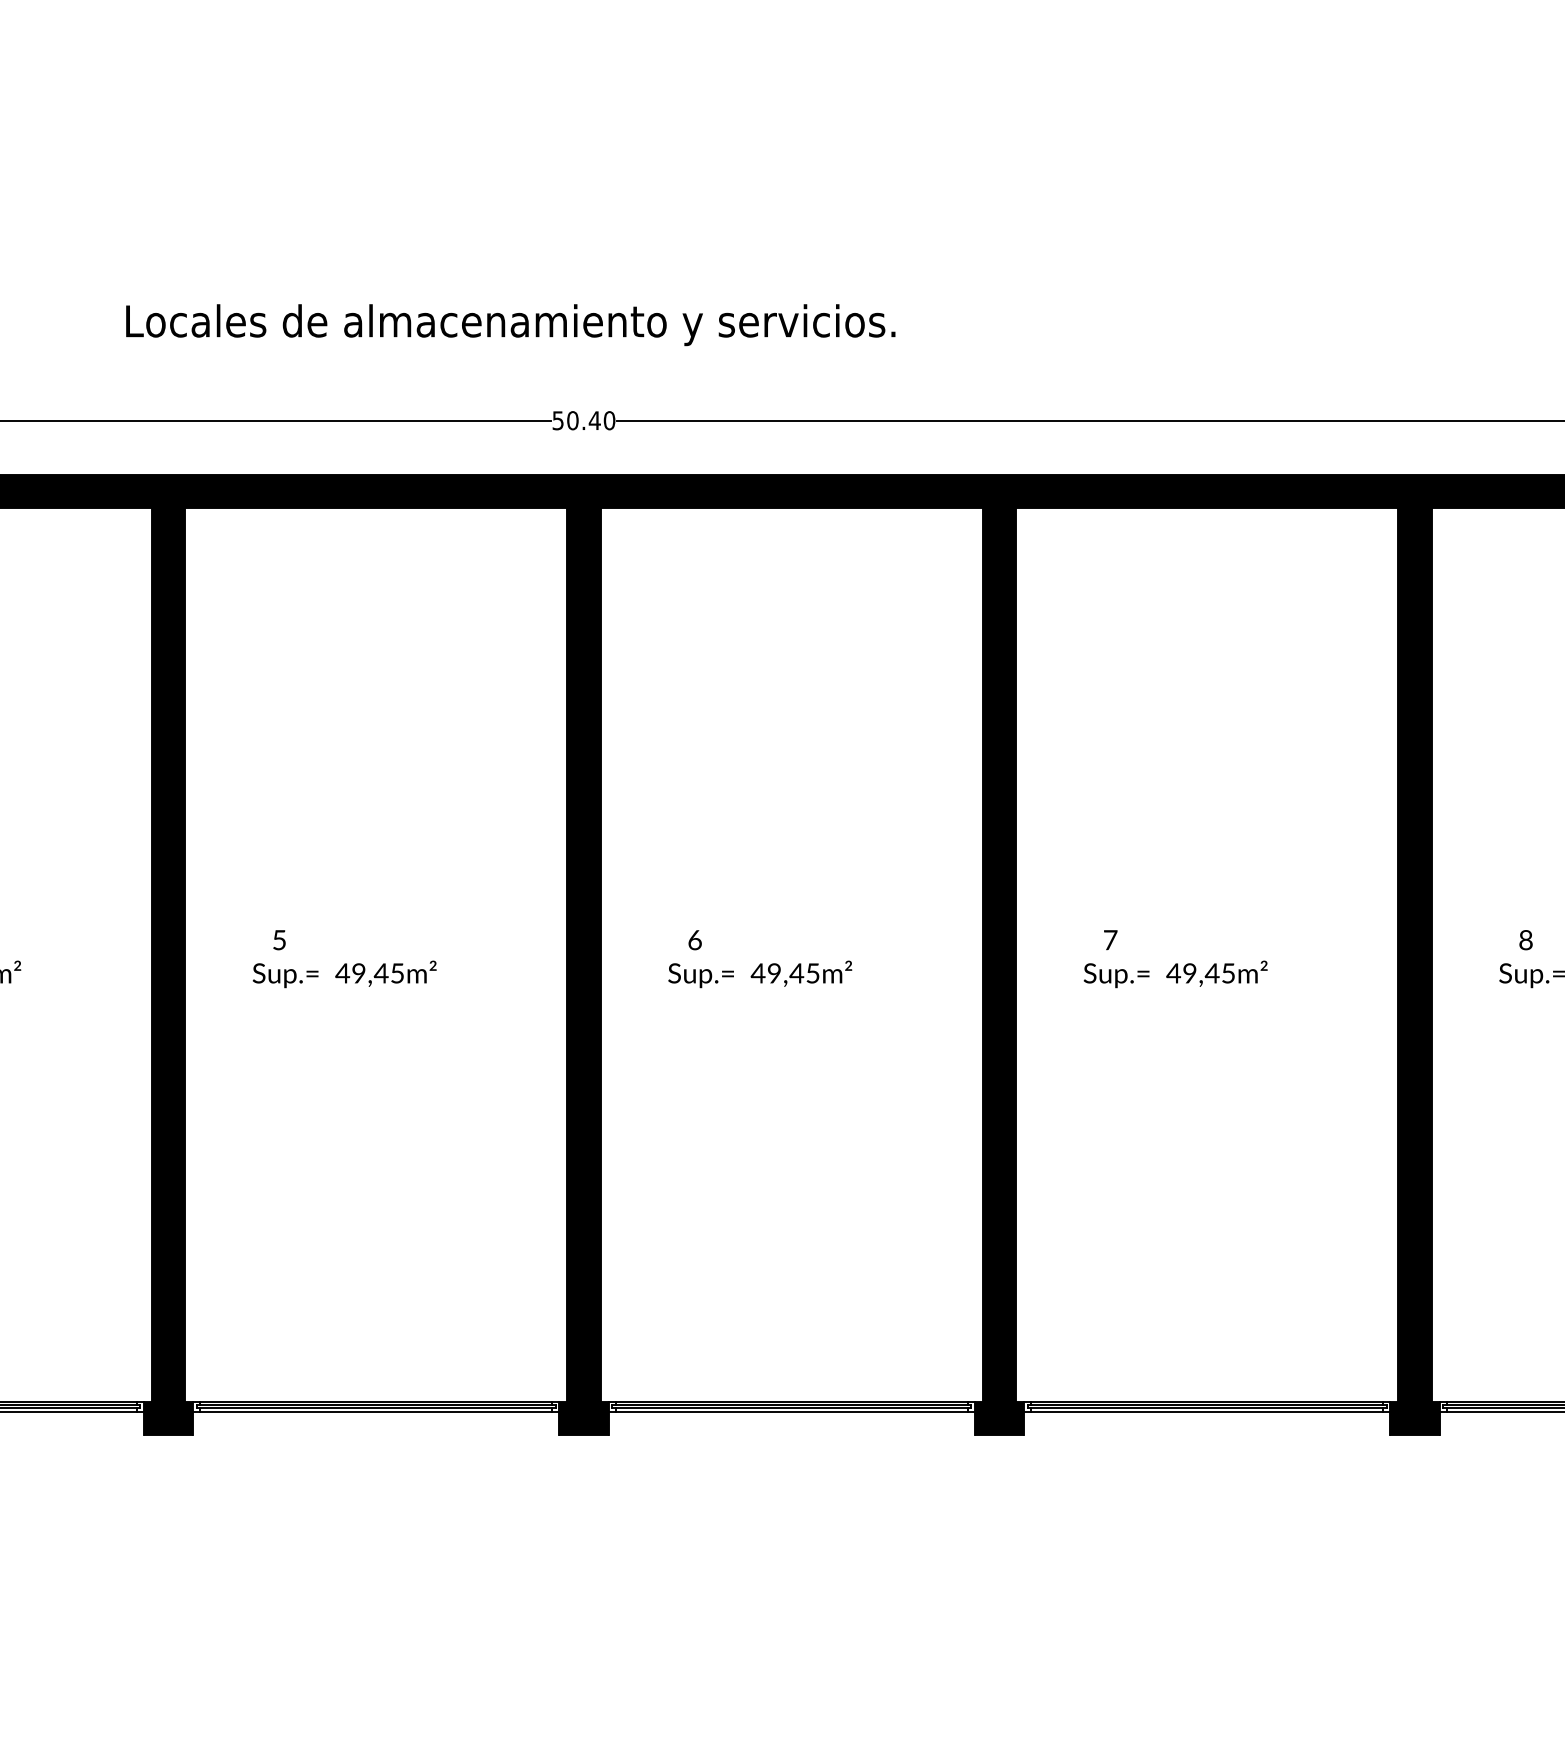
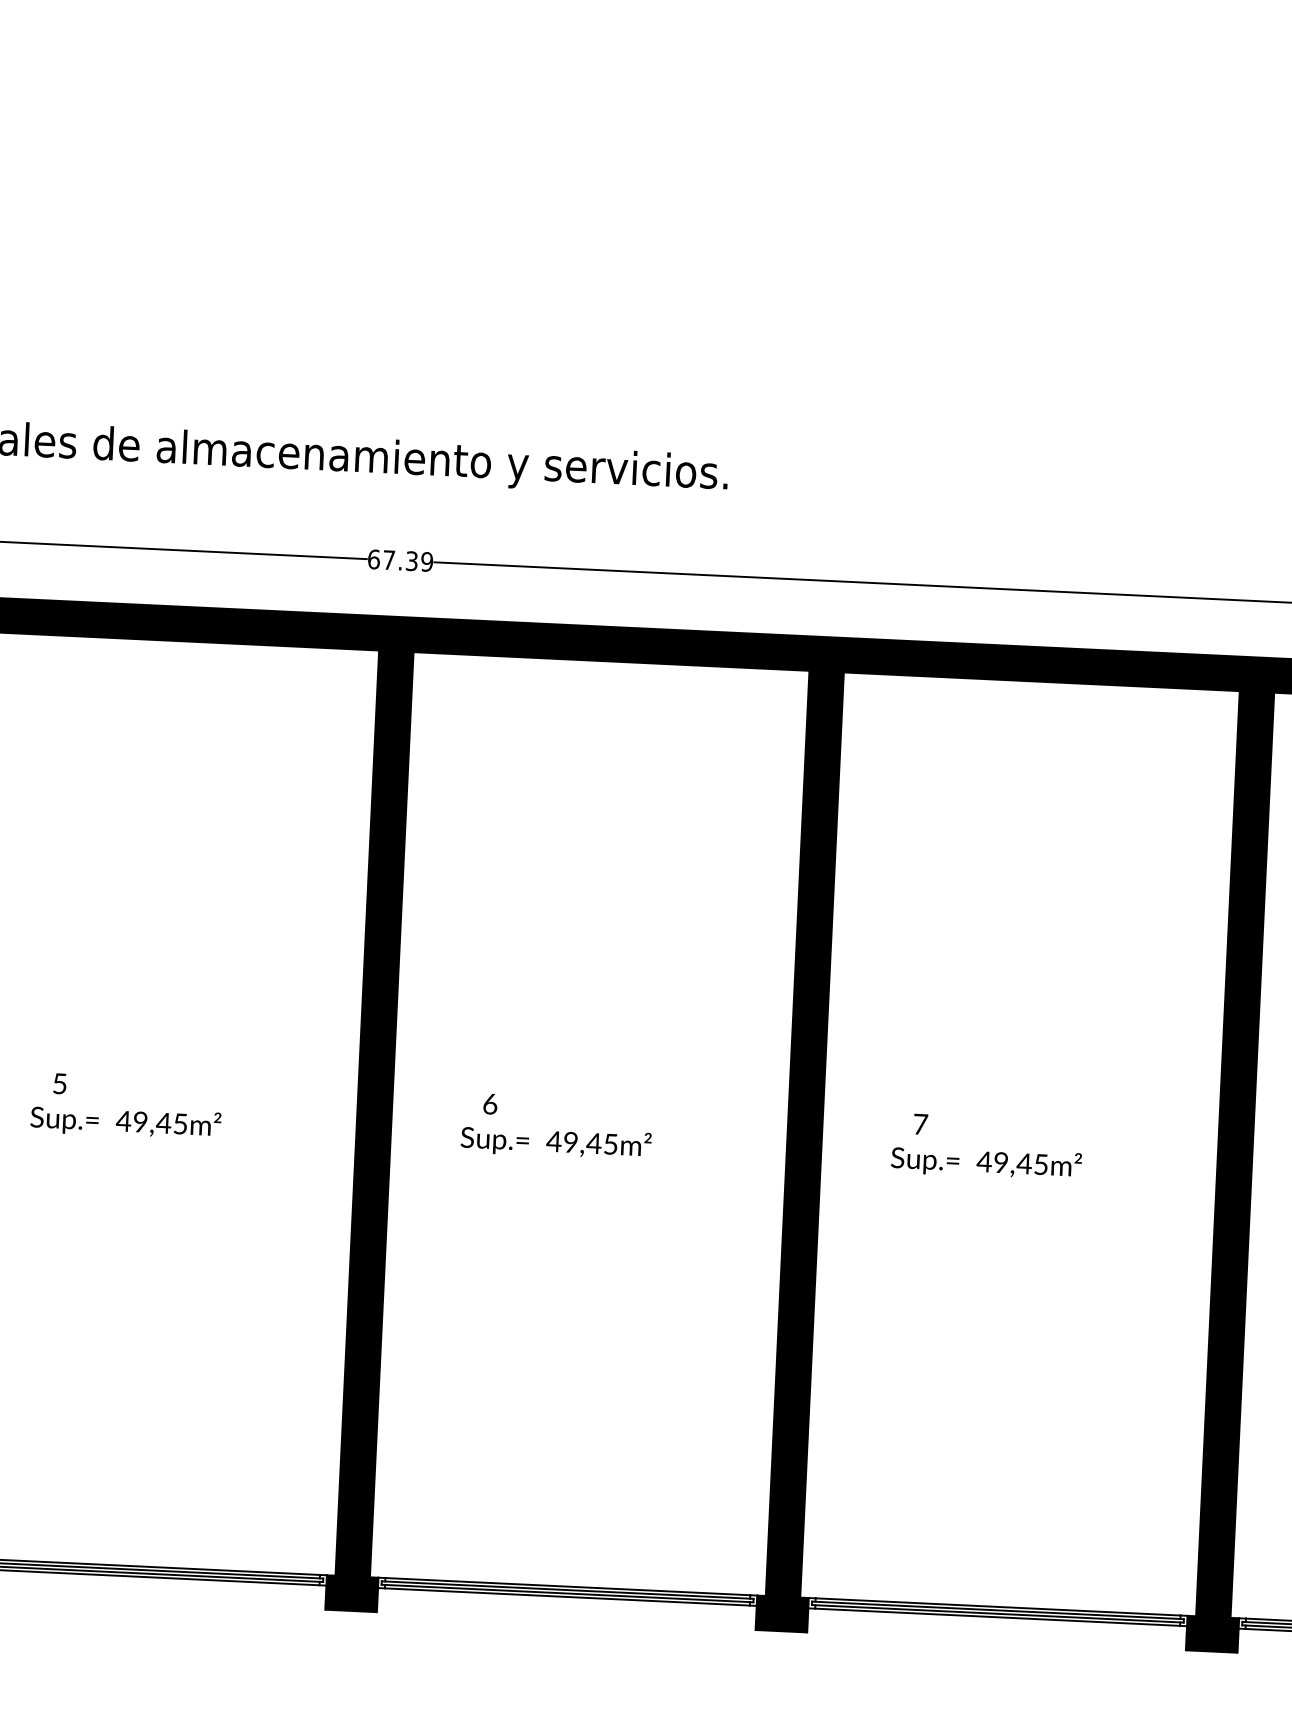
text: (583, 420) -> (400, 560), 50.40 -> 67.39

